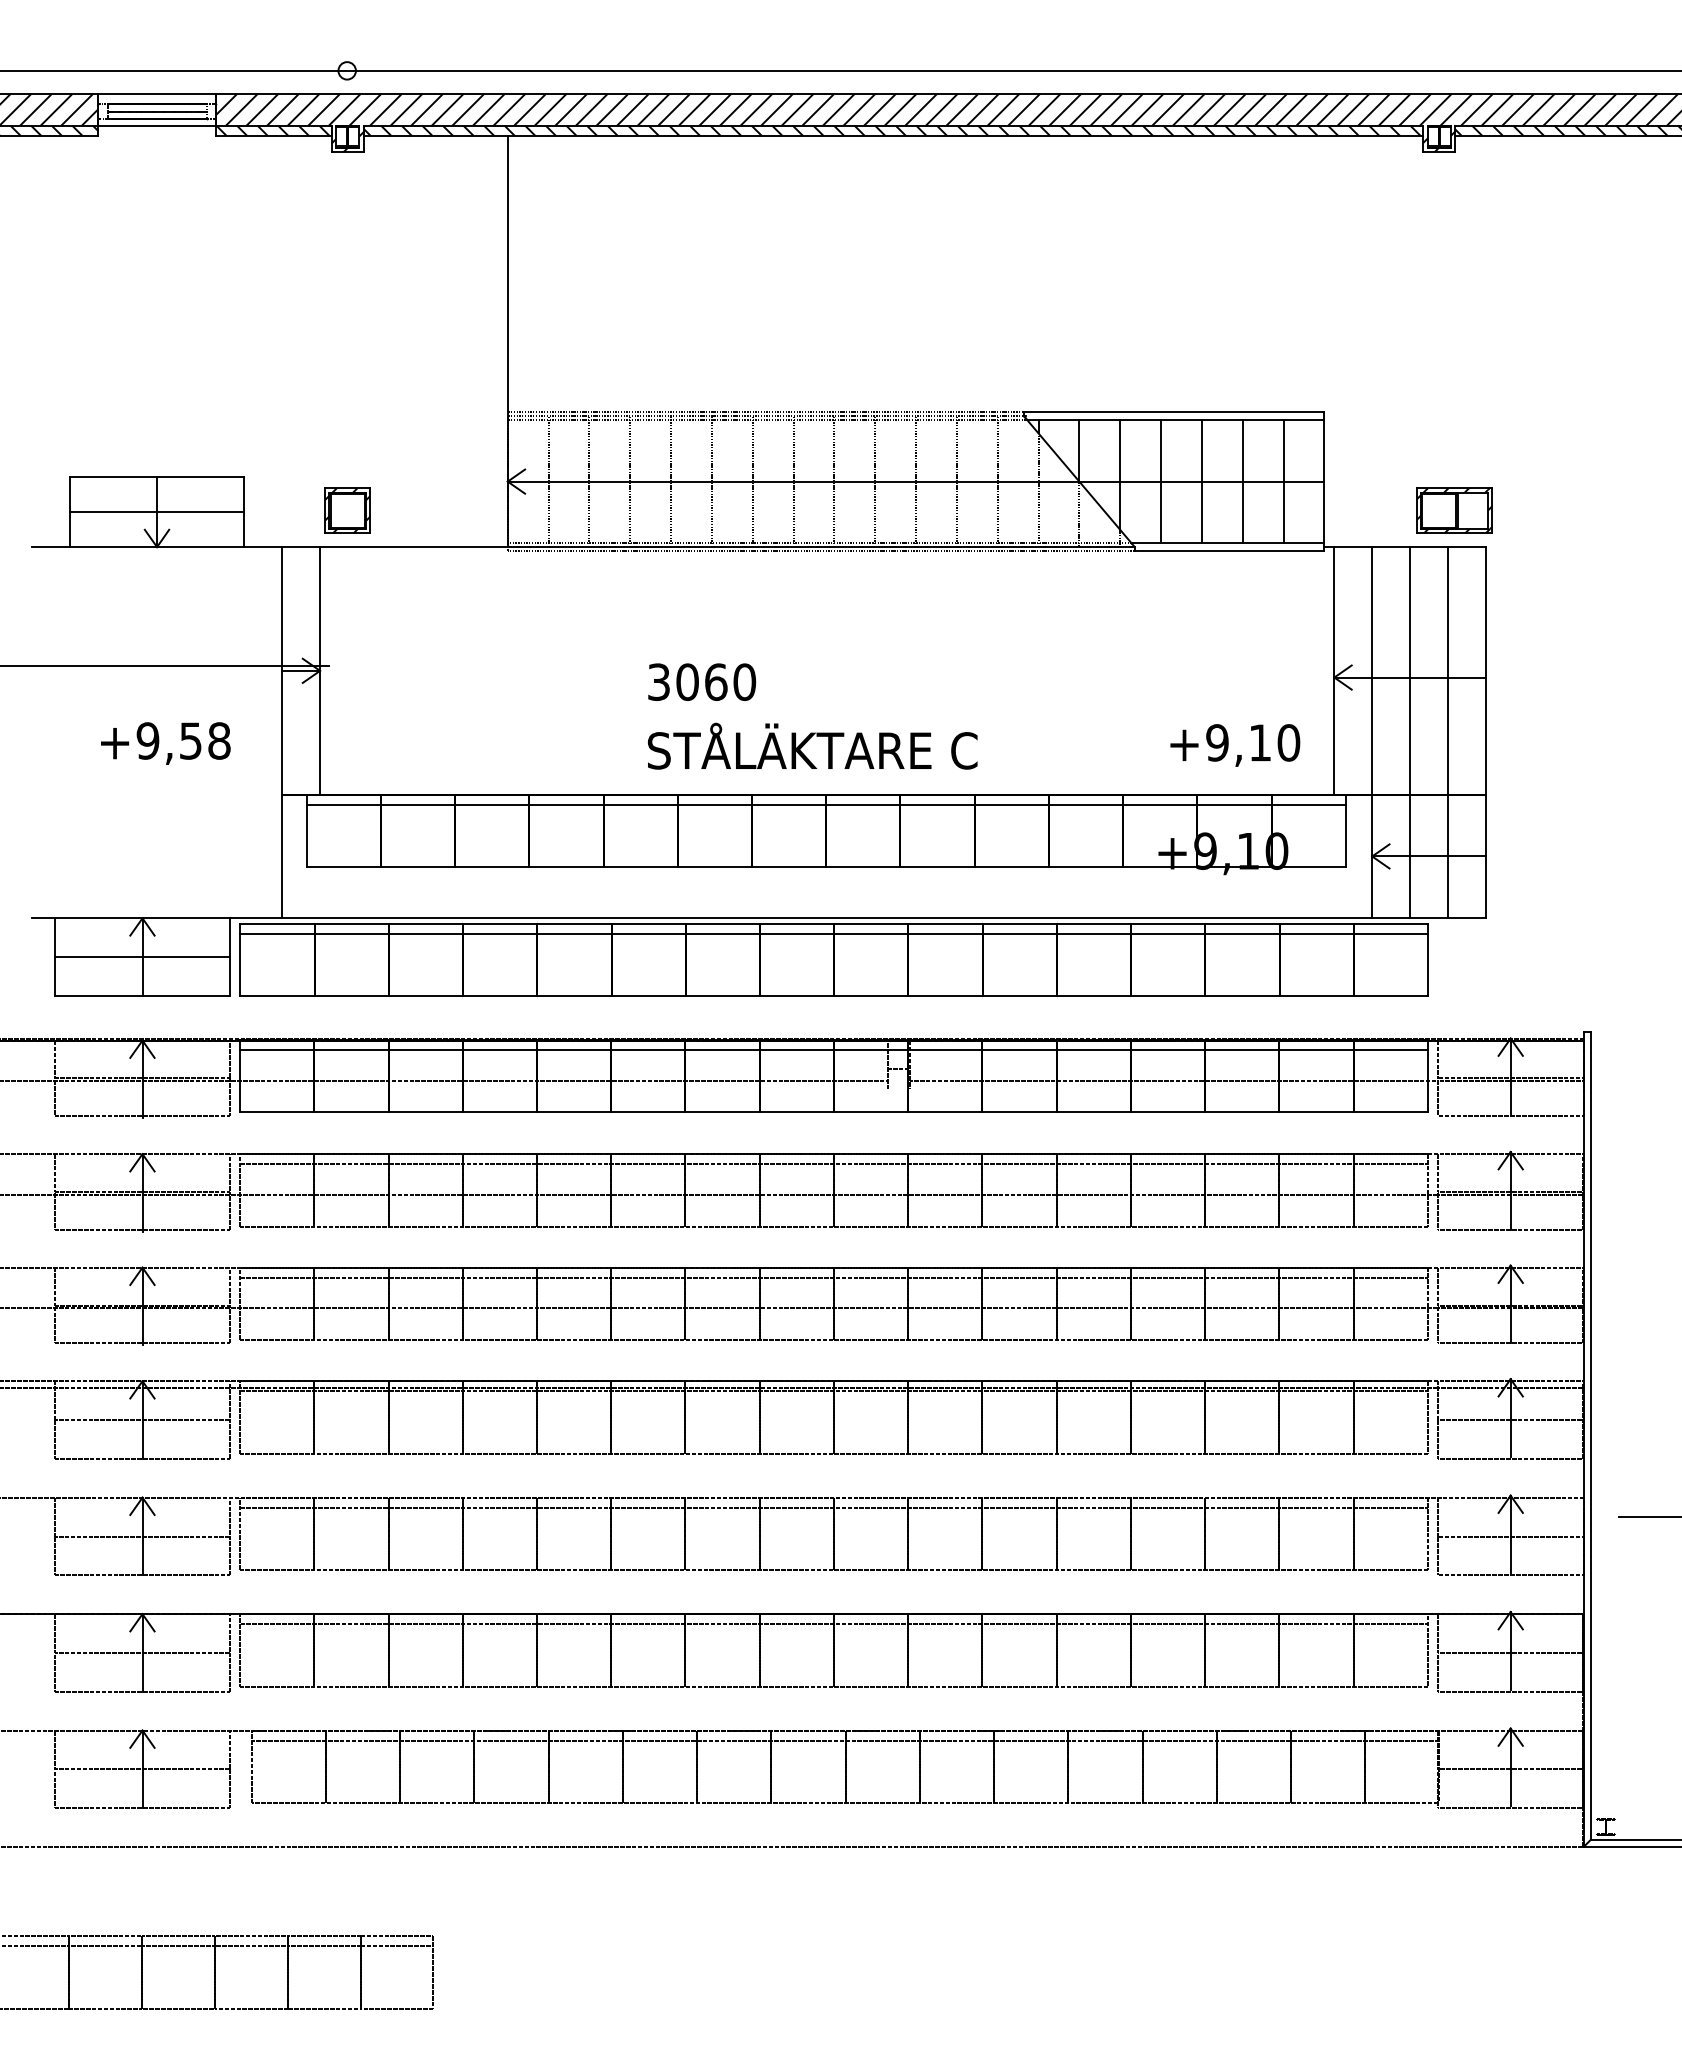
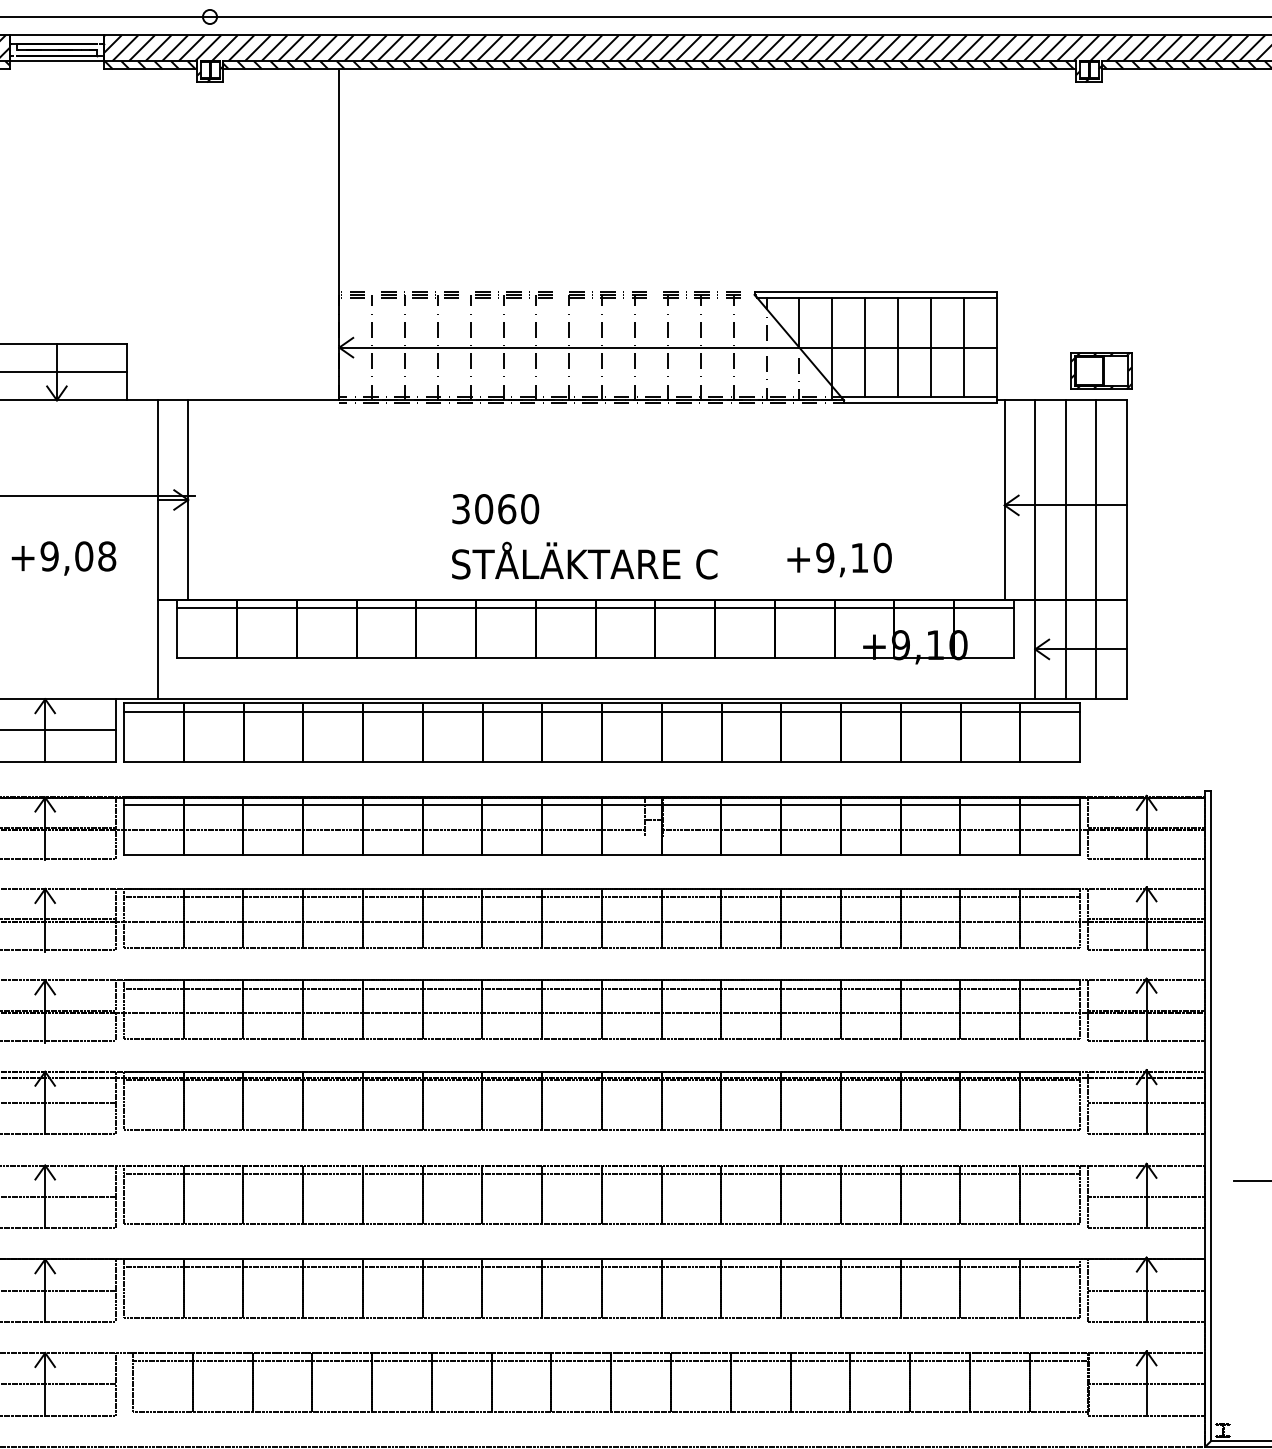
part: (347, 510) -> (210, 370), removed
text: (190, 740) -> (83, 556), +9,58 -> +9,08
text: (1235, 745) -> (839, 560), moved

